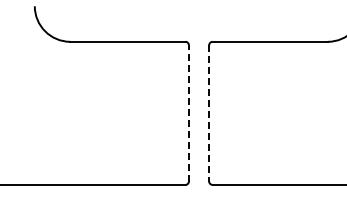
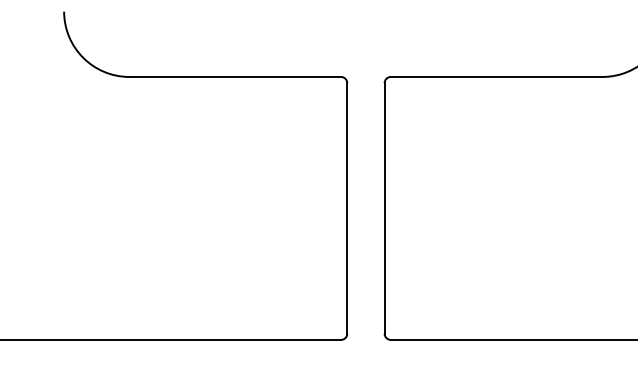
line: (188, 112) -> (346, 206), dashed -> solid
line: (209, 113) -> (385, 208), dashed -> solid

